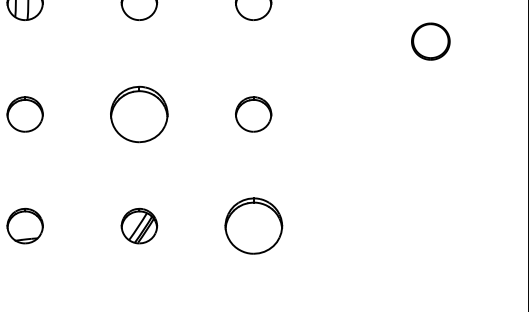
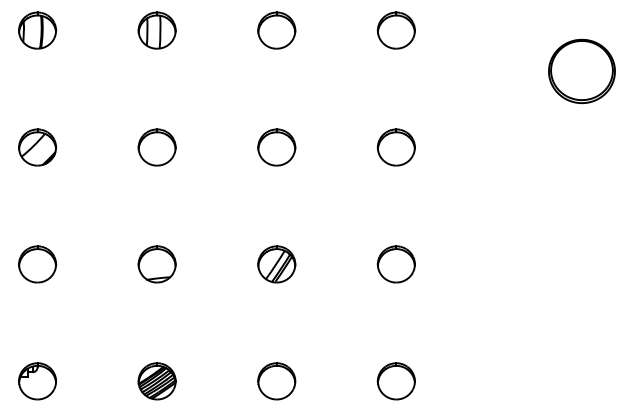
part: (430, 40) -> (581, 70), size x1.67
part: (139, 114) -> (276, 147), size x0.62
part: (252, 226) -> (395, 264), size x0.62

